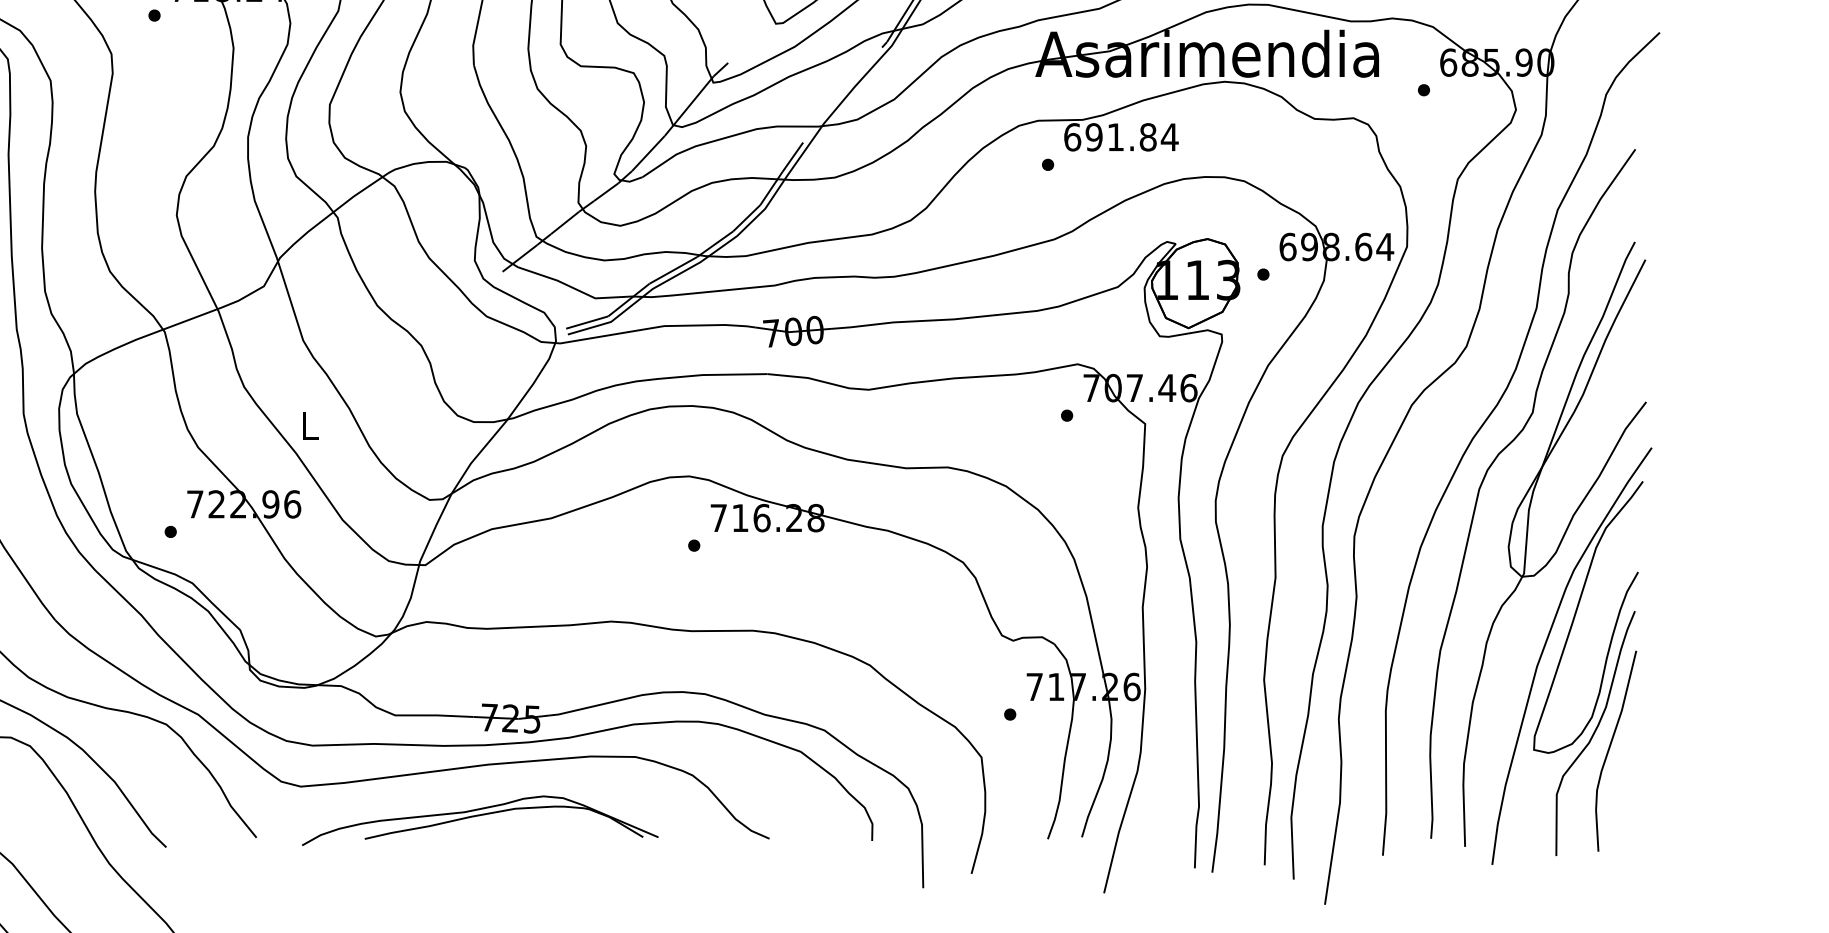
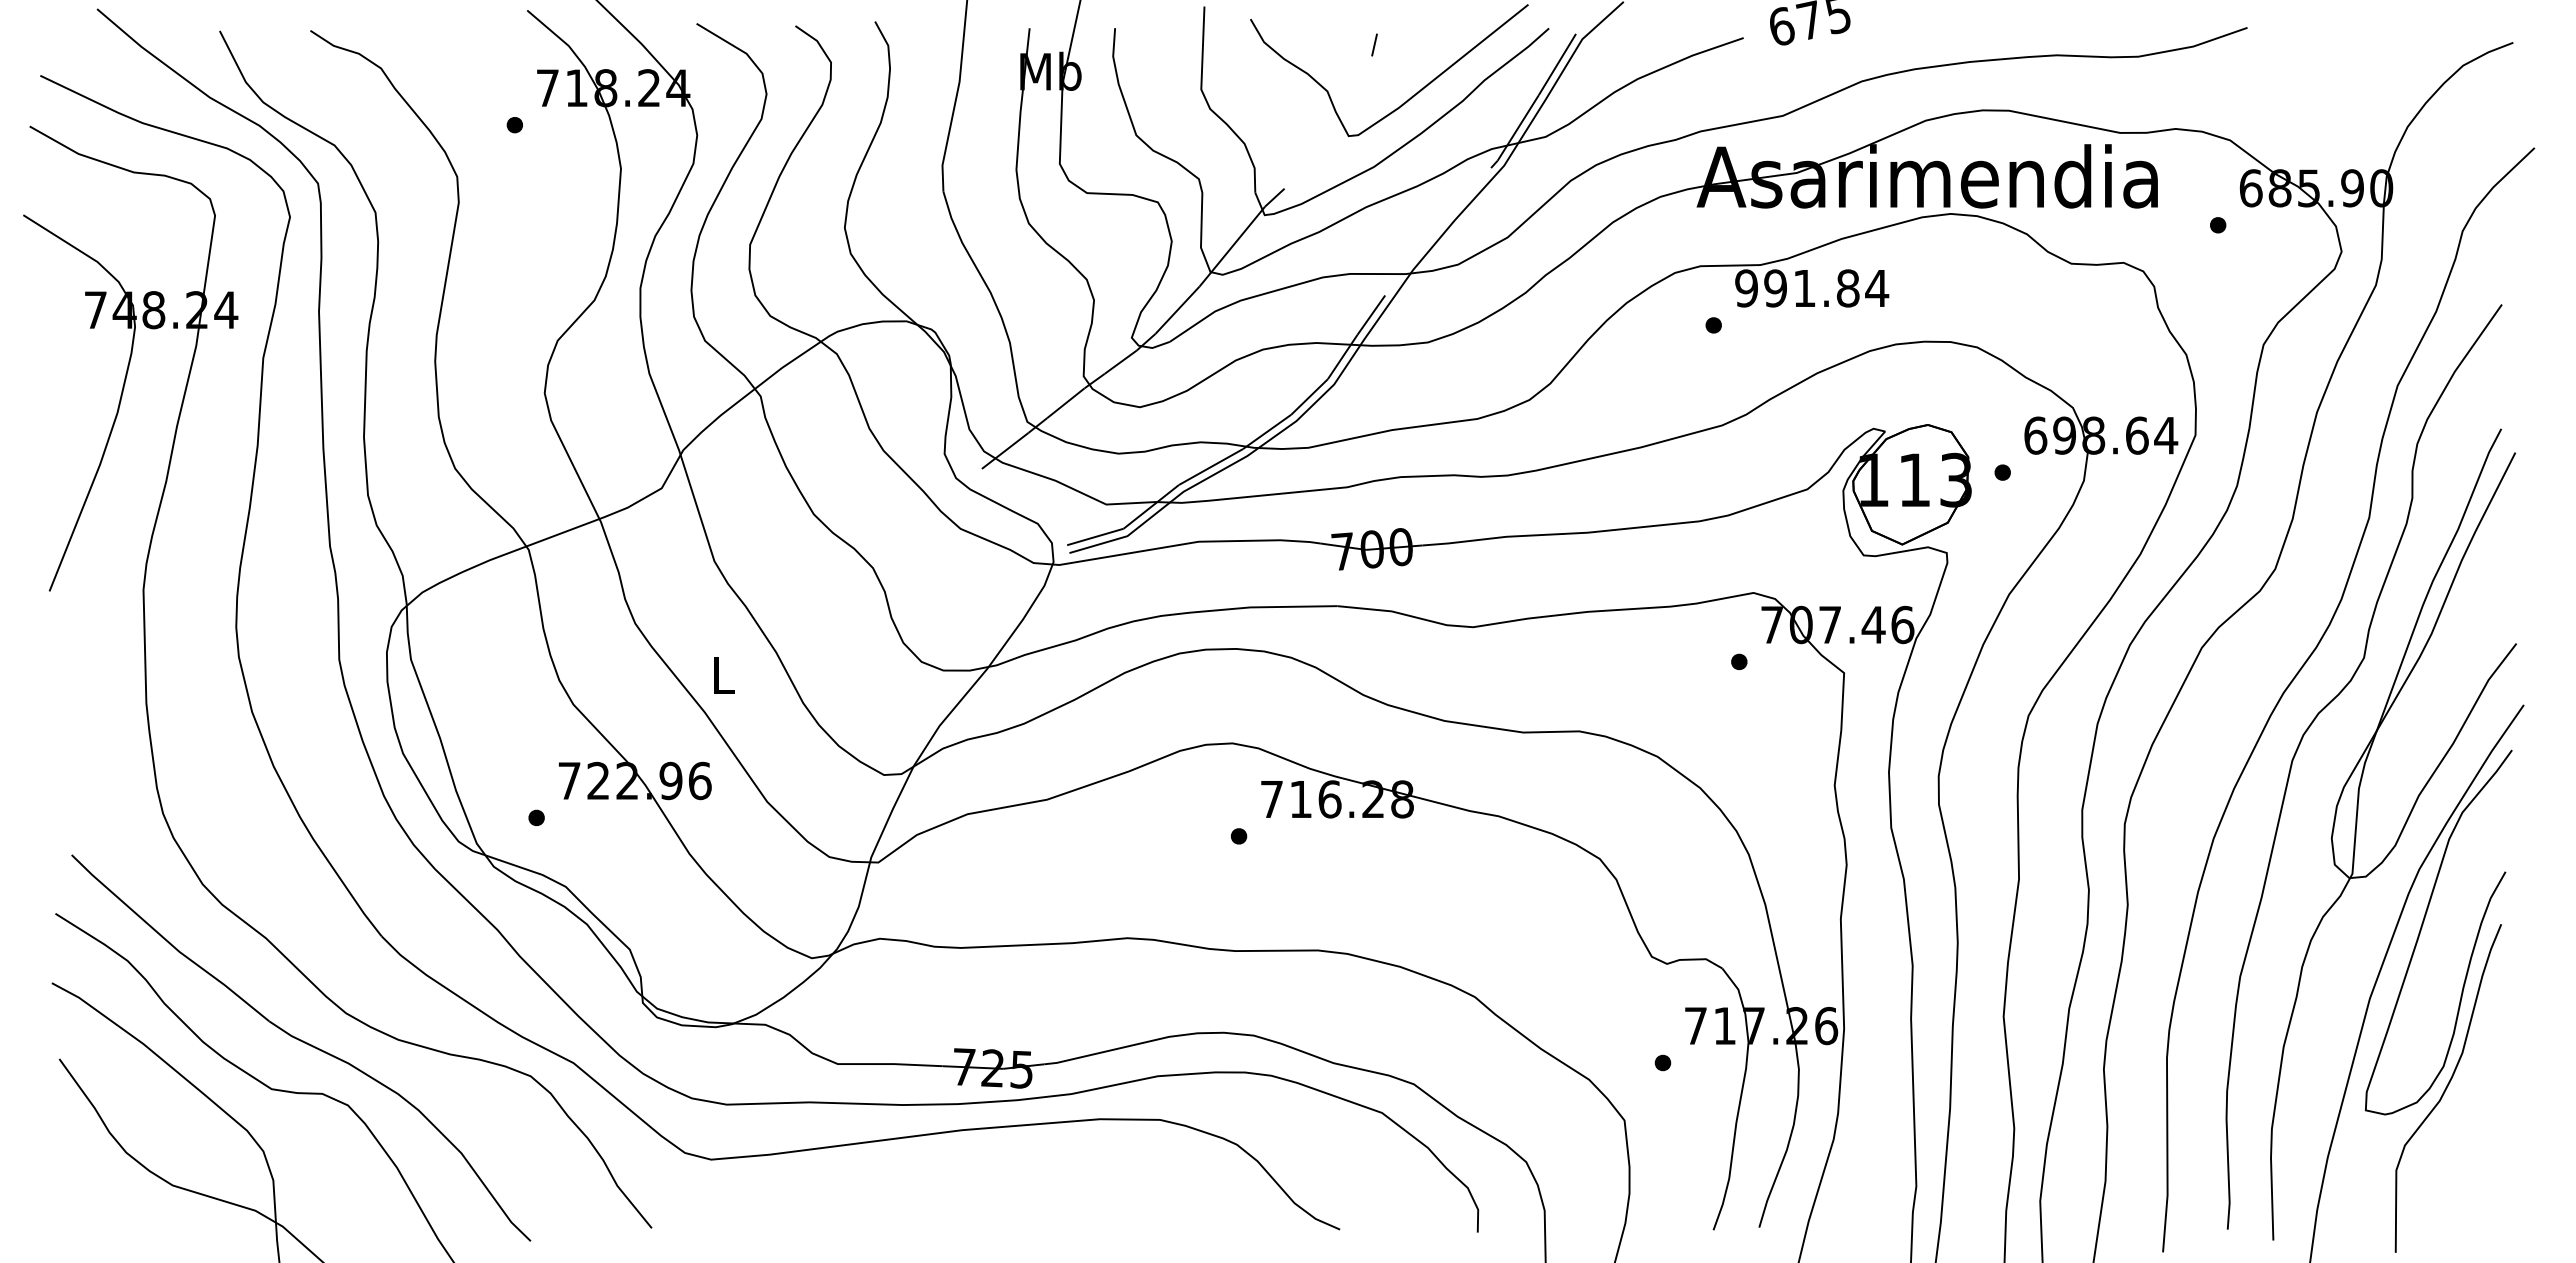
text: (1072, 137) -> (1746, 288), 691.84 -> 991.84
curve: (1609, 749) -> (2467, 1109), removed
part: (479, 816) -> (950, 1199), removed

